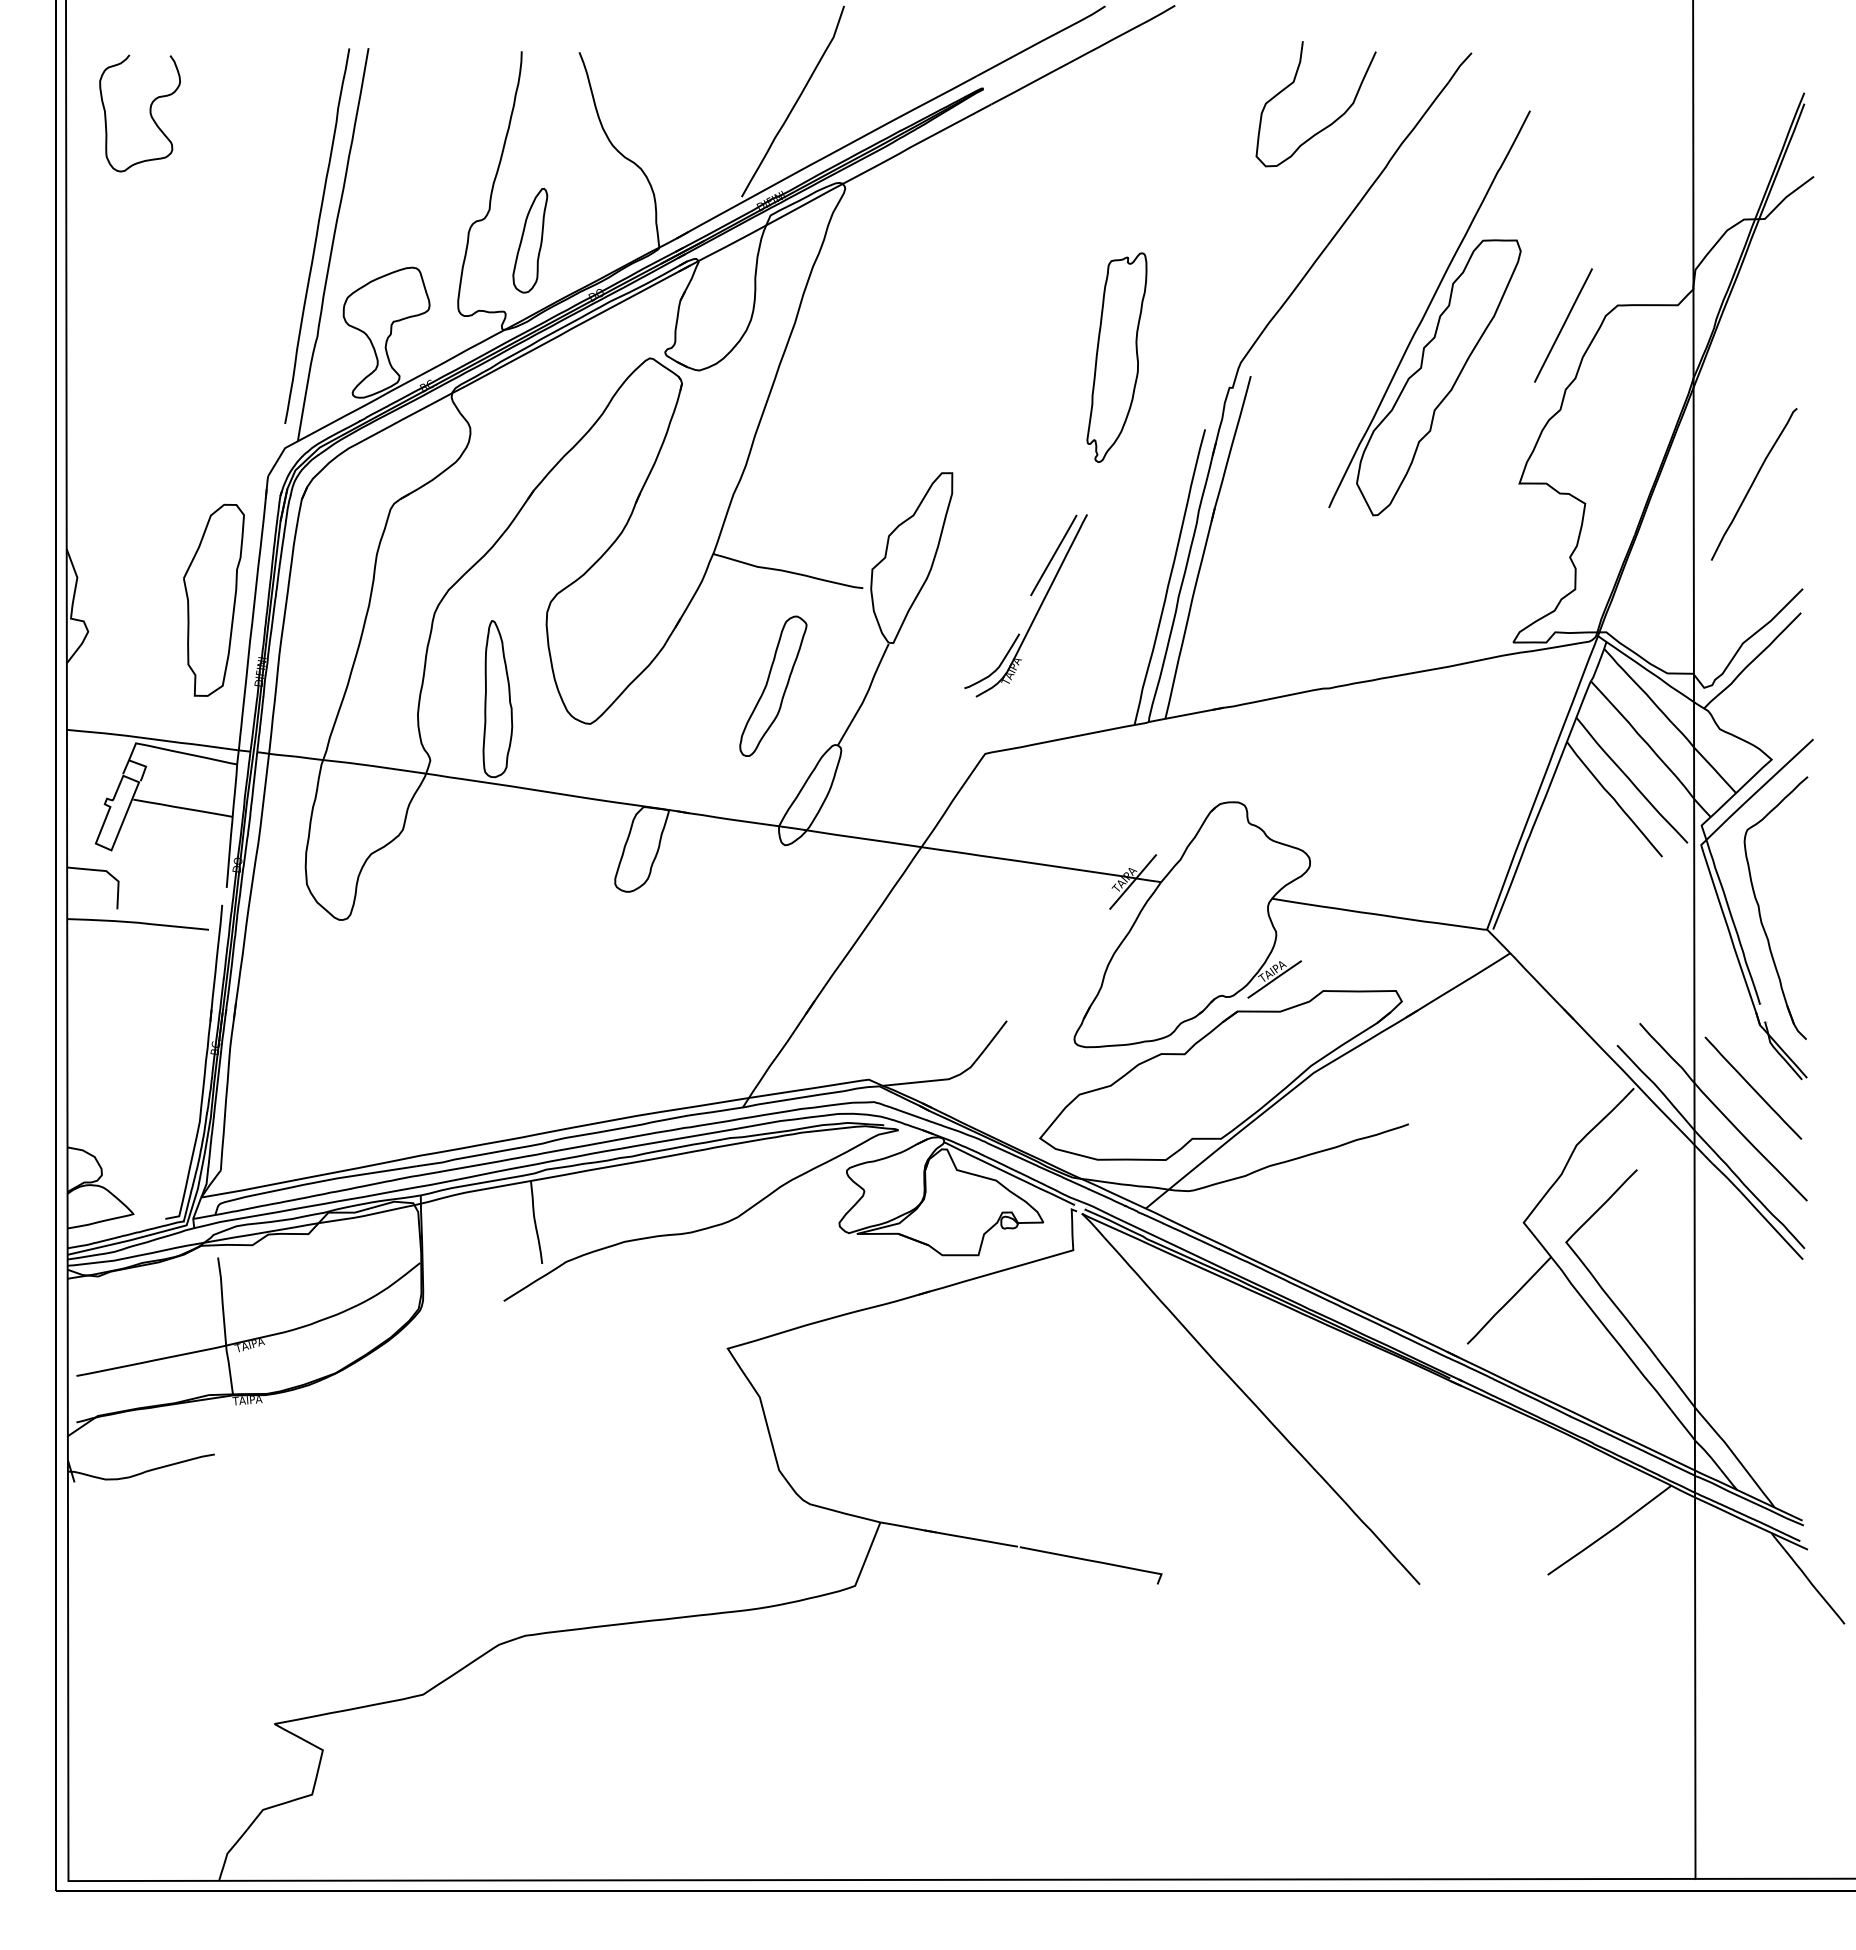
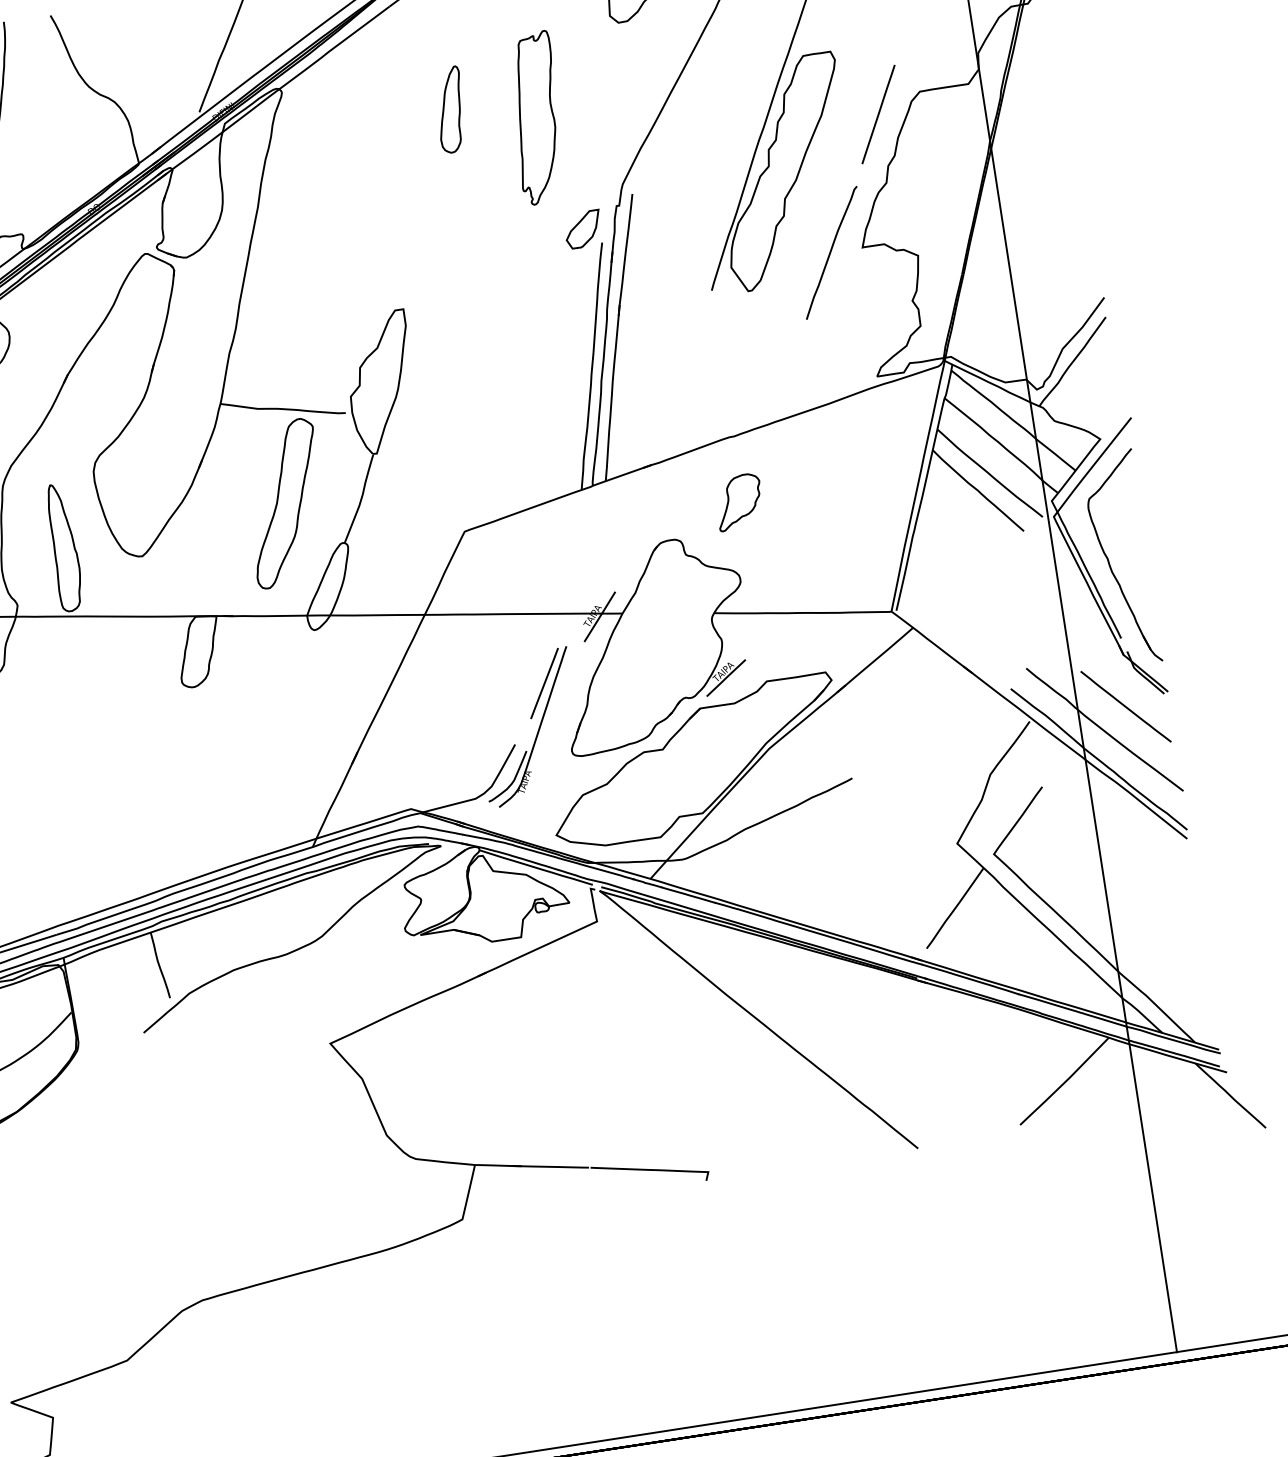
part: (530, 240) -> (450, 109), moved
part: (1116, 357) -> (536, 118), moved
part: (1184, 410) -> (583, 229), added
curve: (1753, 484) -> (831, 253), moved
part: (1031, 596) -> (531, 719), moved
part: (773, 685) -> (285, 502), size x1.43
part: (1323, 768) -> (739, 501), added

